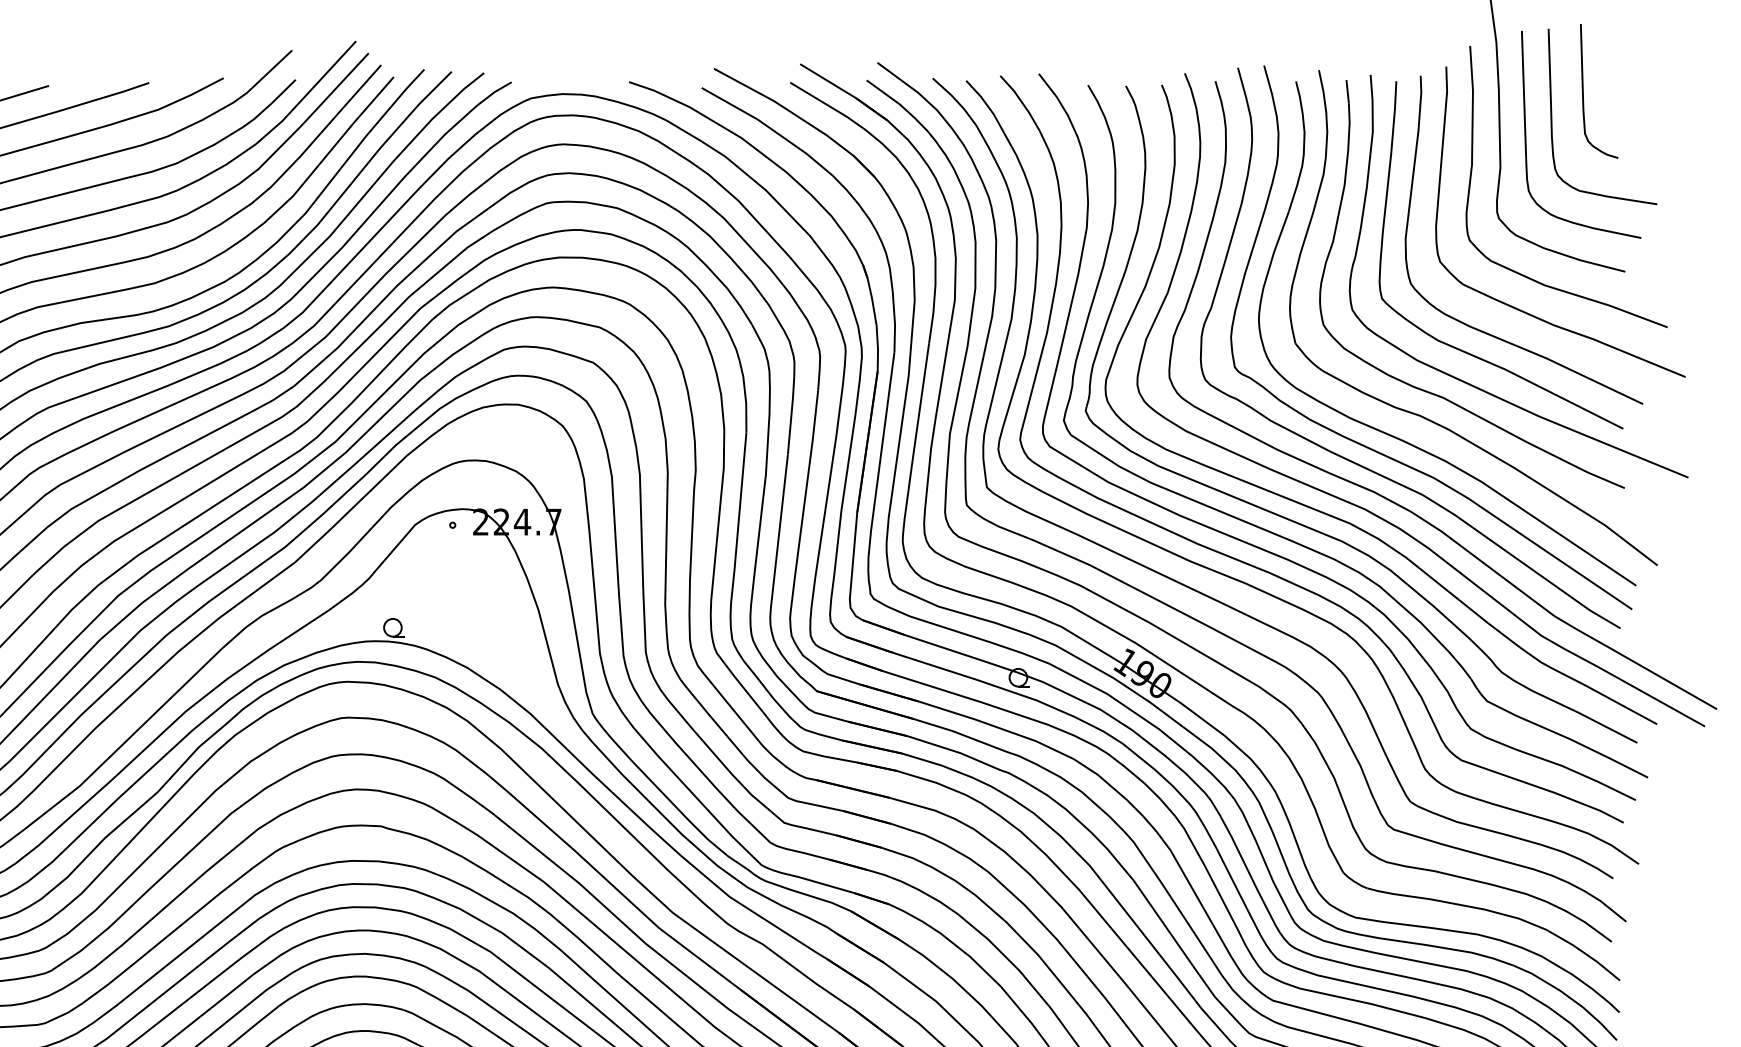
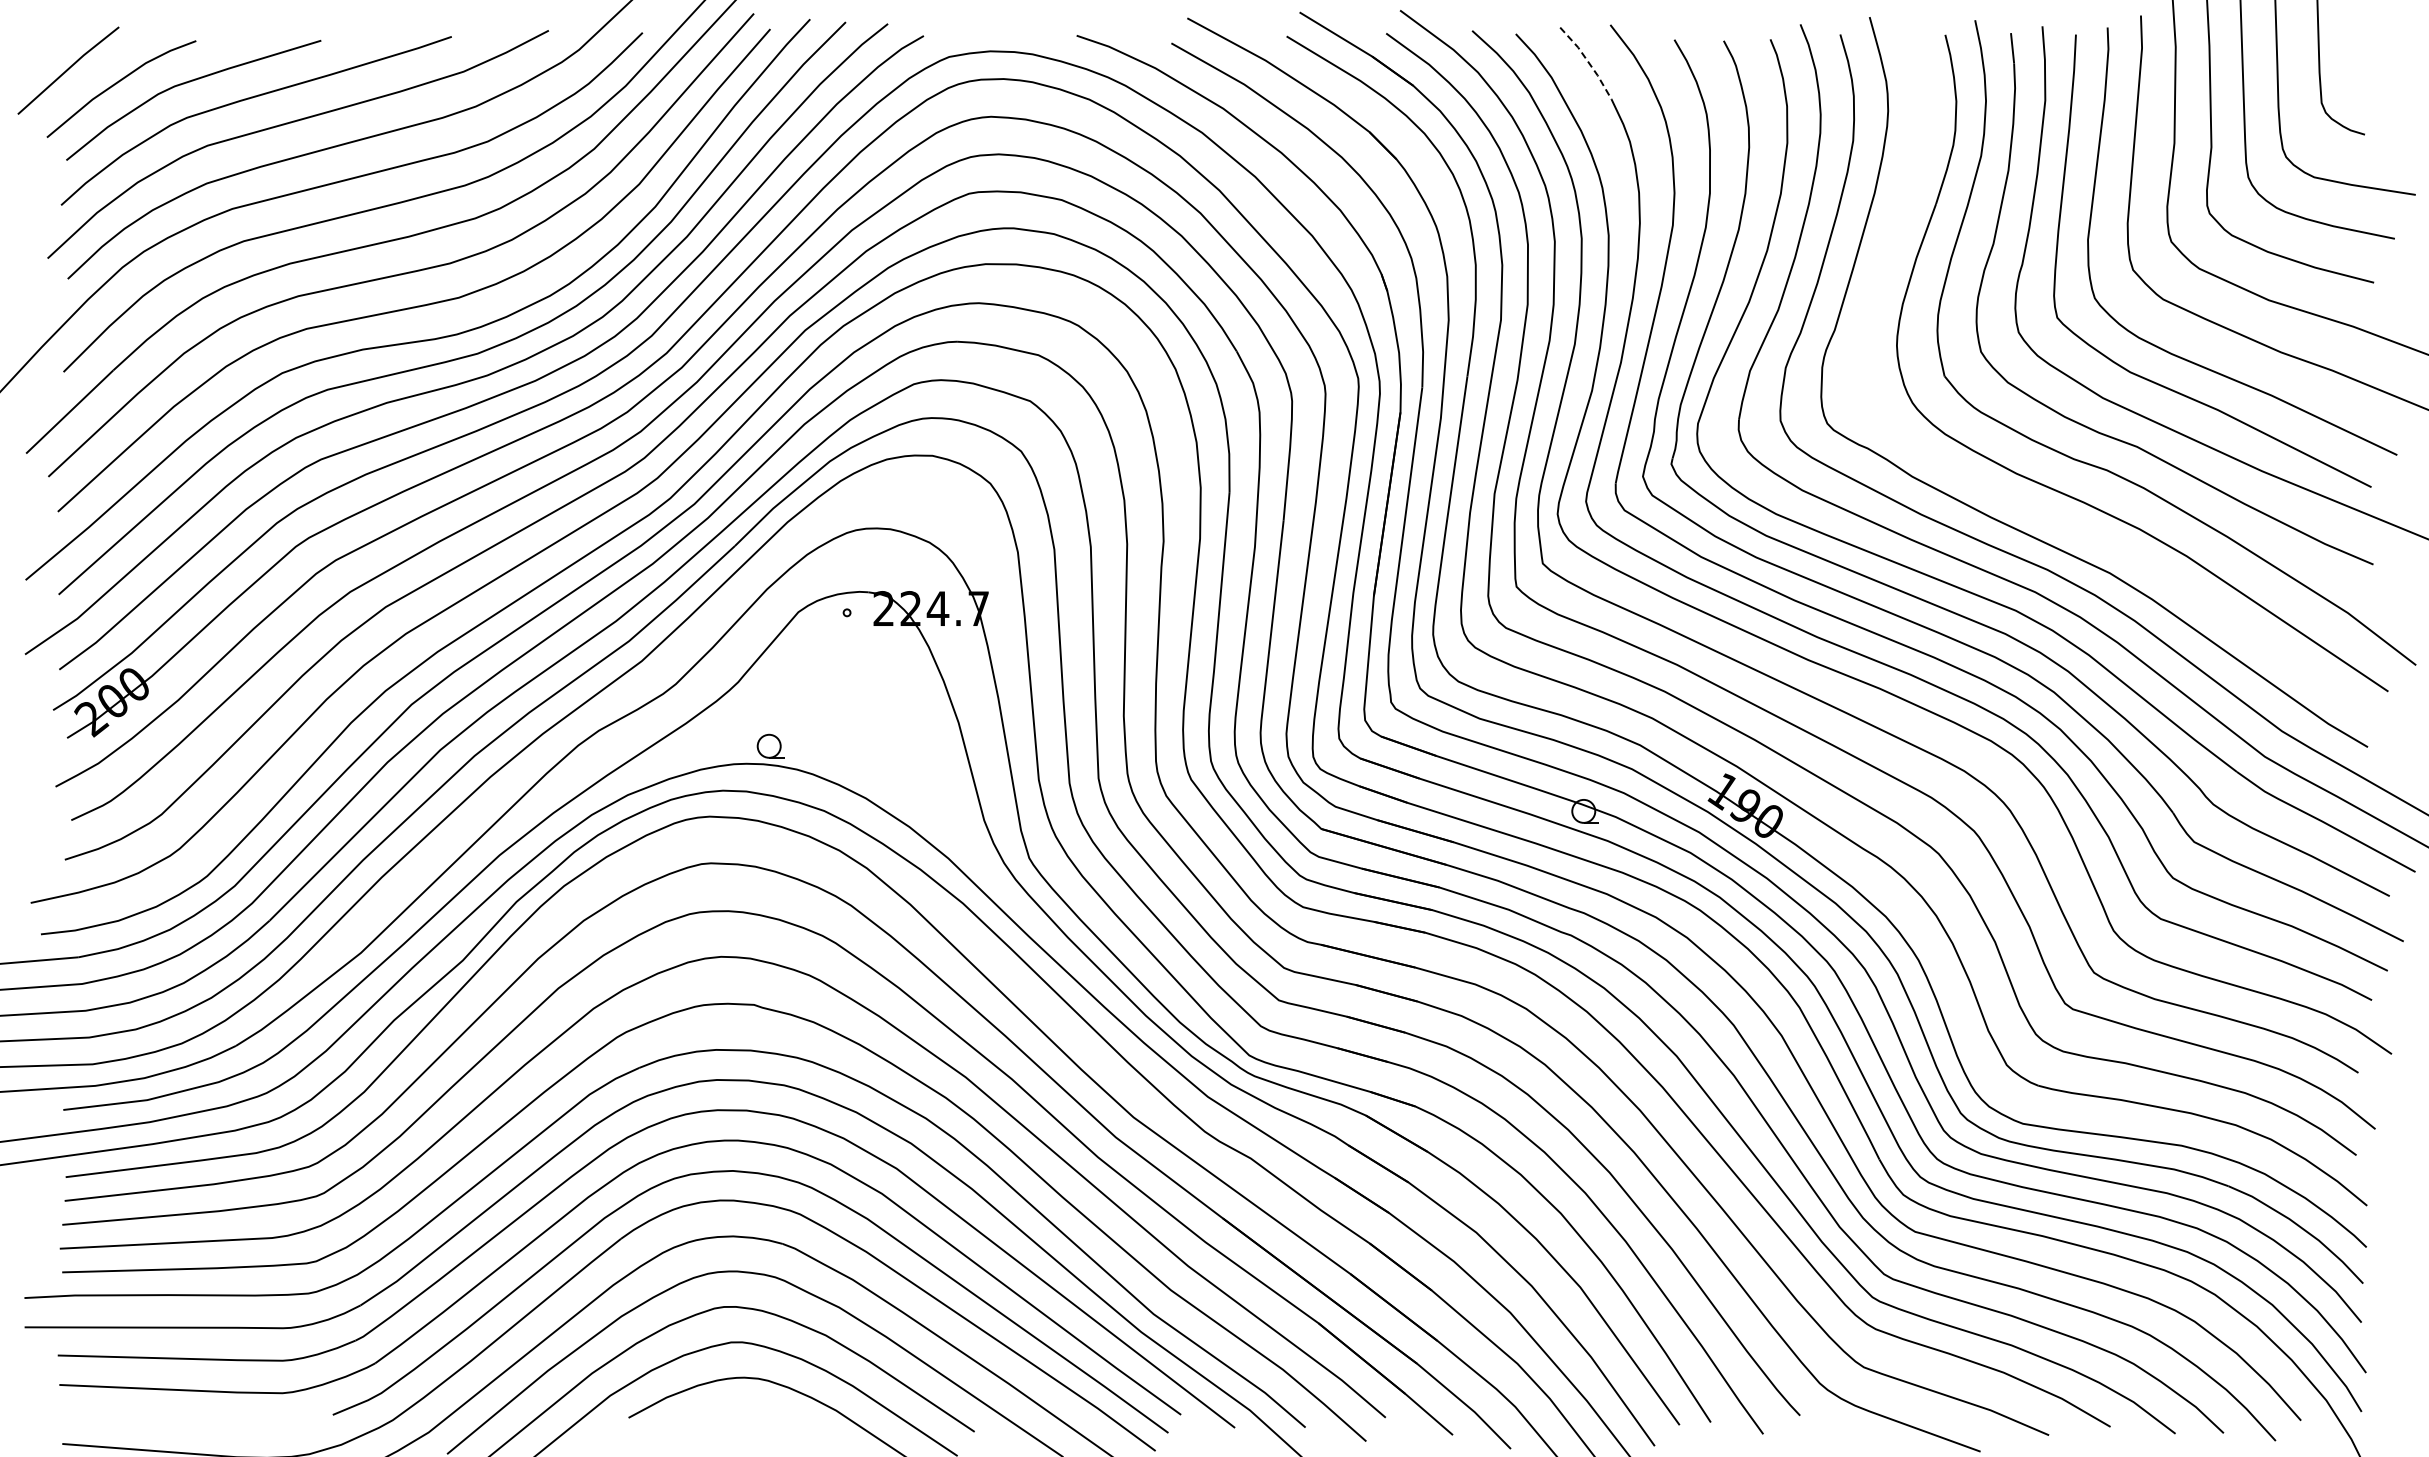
line: (1022, 102) -> (1588, 62), solid -> dashed
curve: (1381, 452) -> (2056, 518), removed

